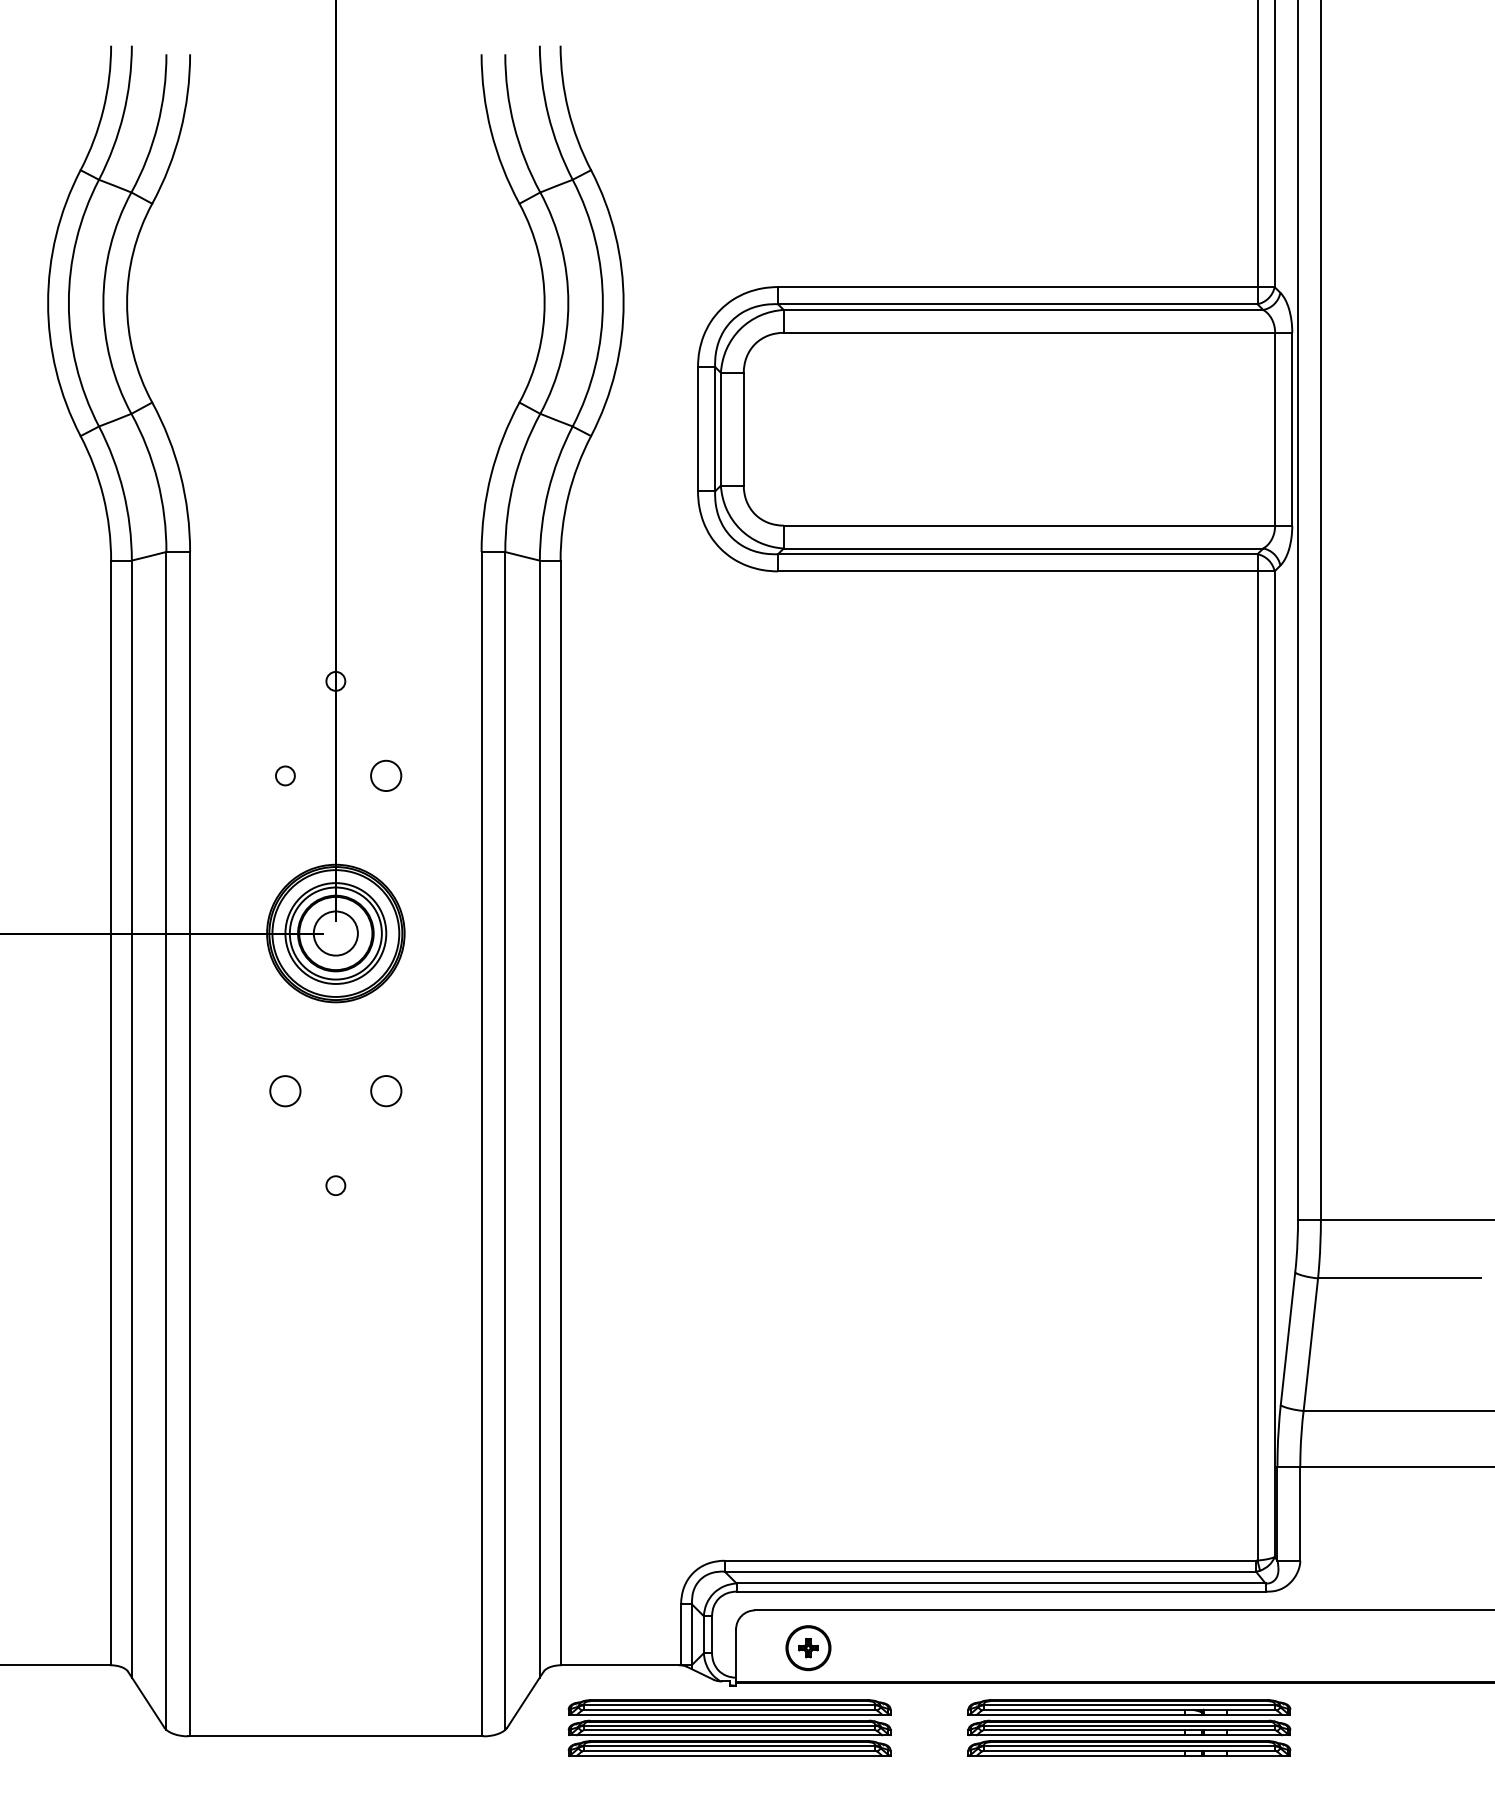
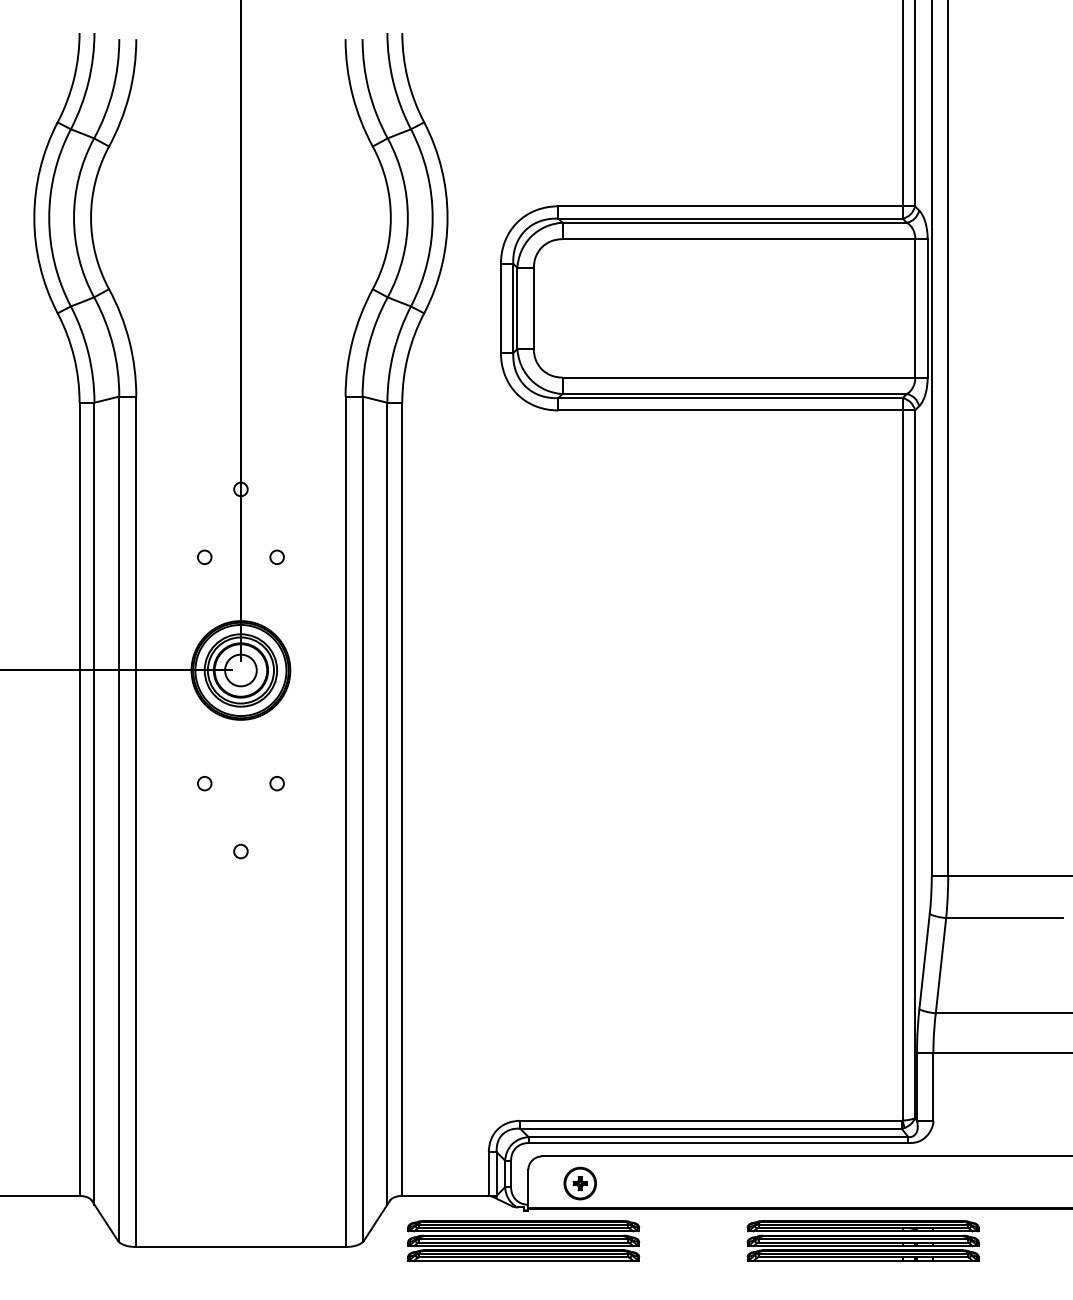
circle: (386, 775) -> (277, 557), size x0.62
circle: (285, 1090) -> (204, 783), size x0.62
circle: (385, 1090) -> (276, 783), size x0.62
part: (1129, 1727) -> (863, 1240), moved

